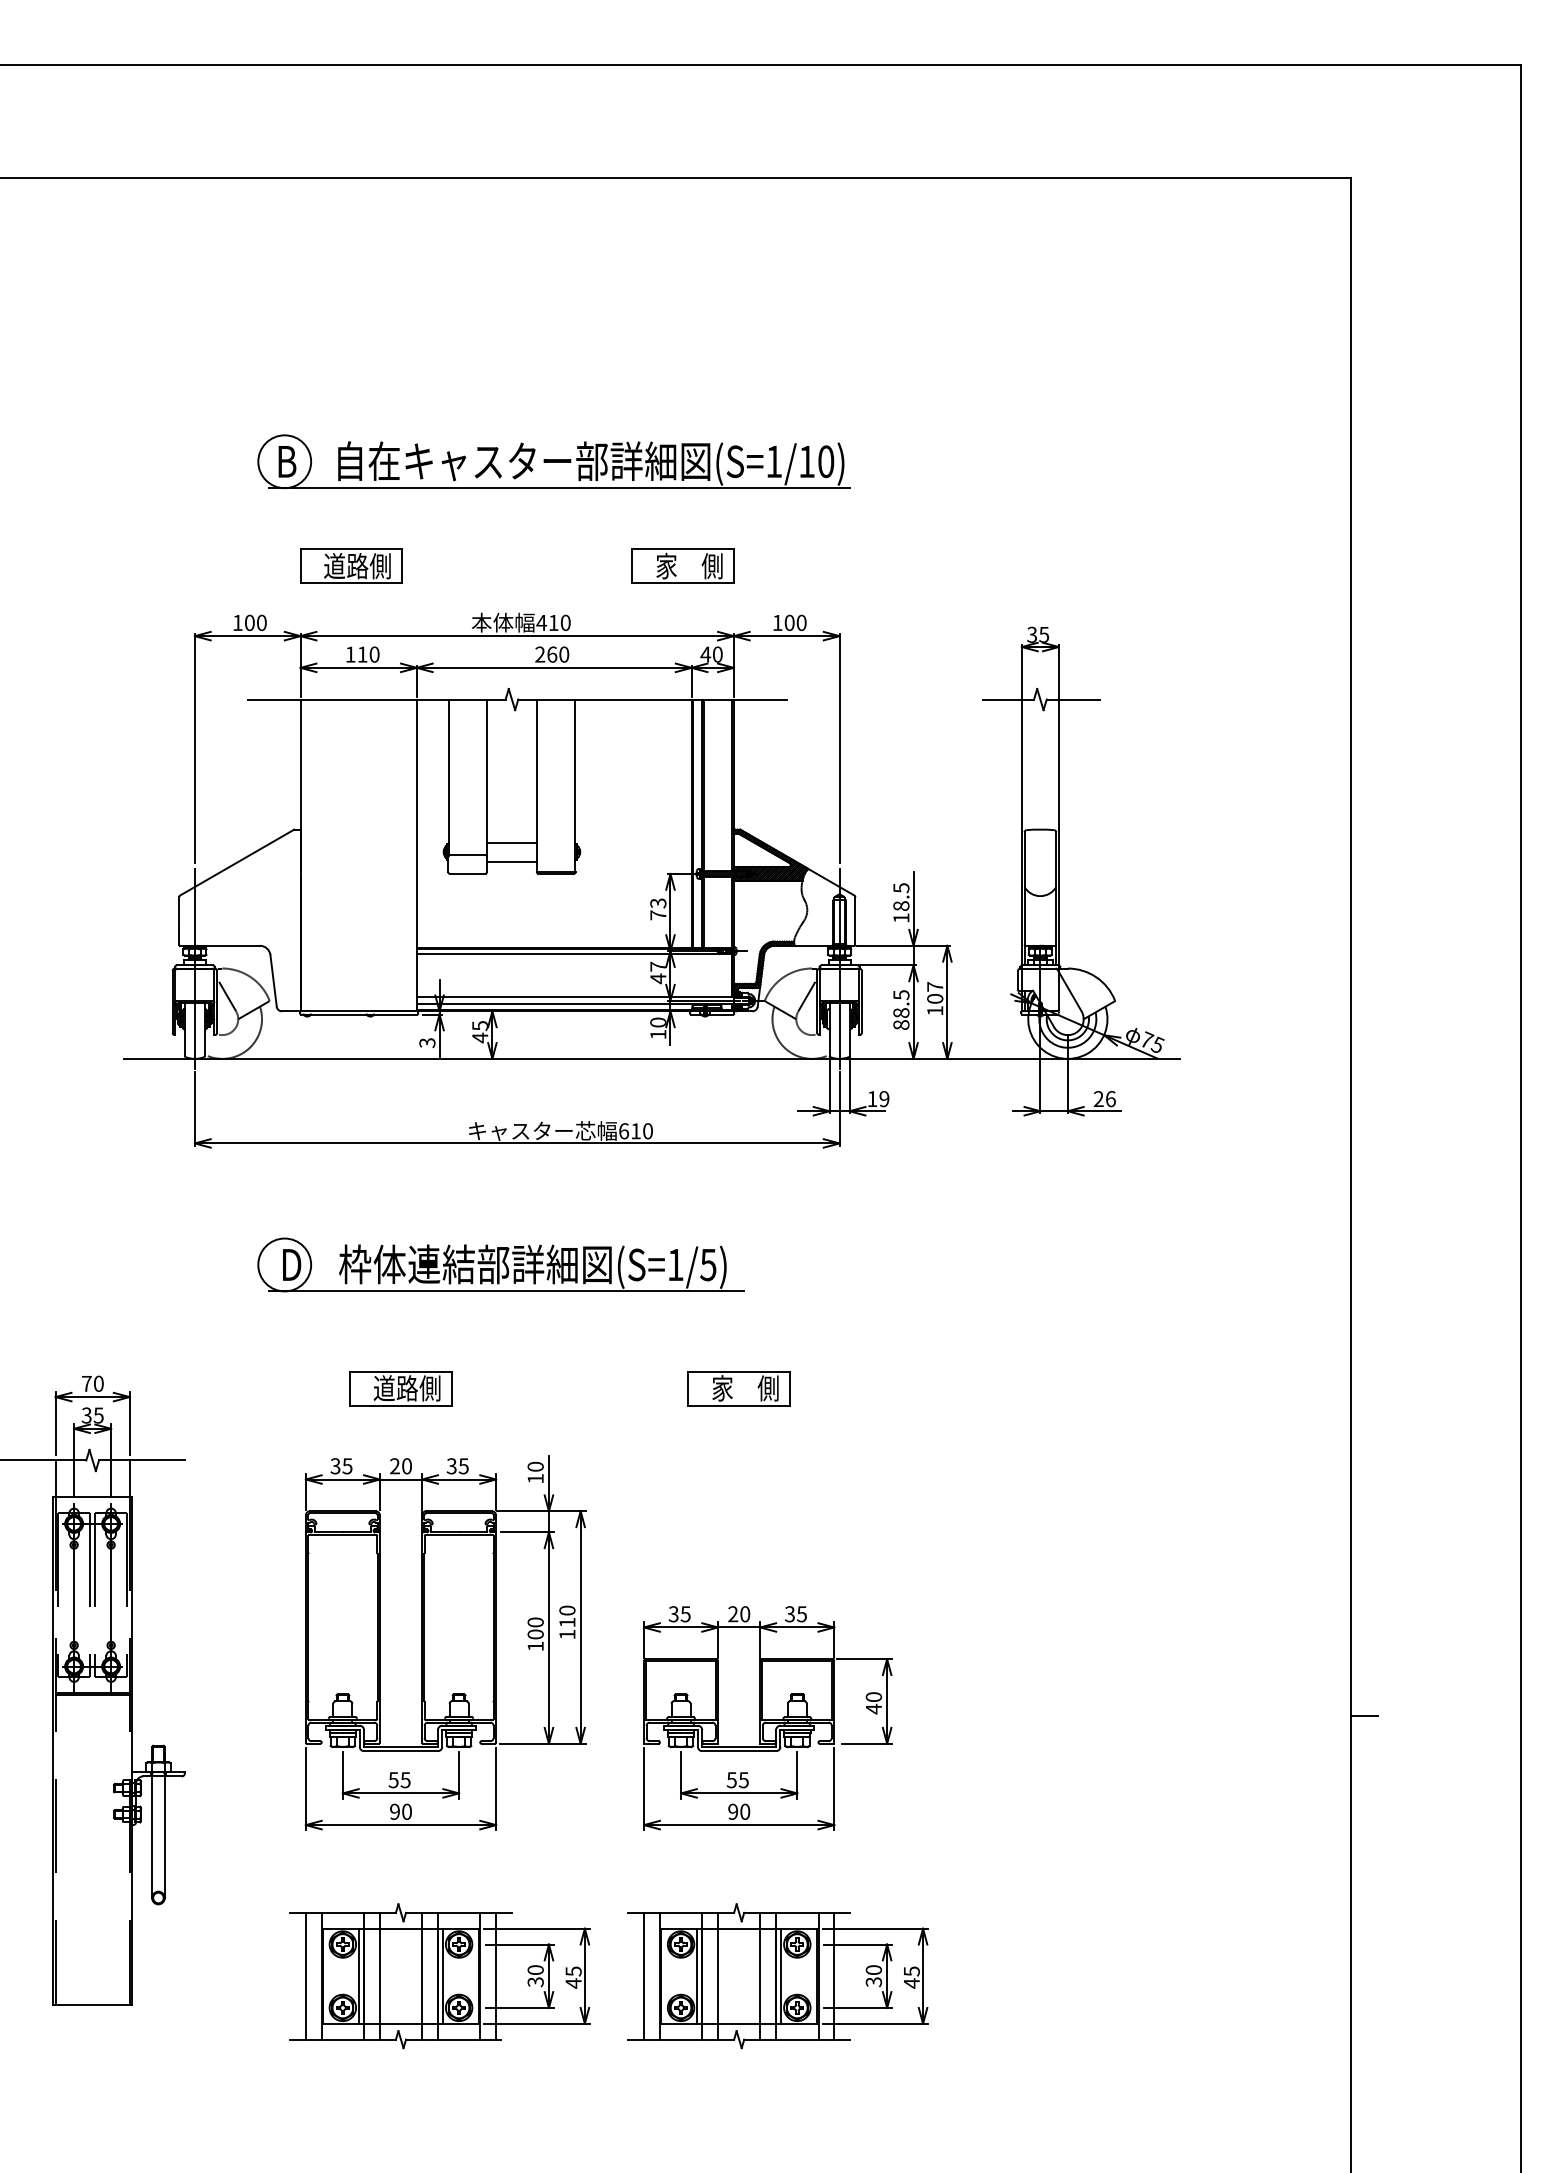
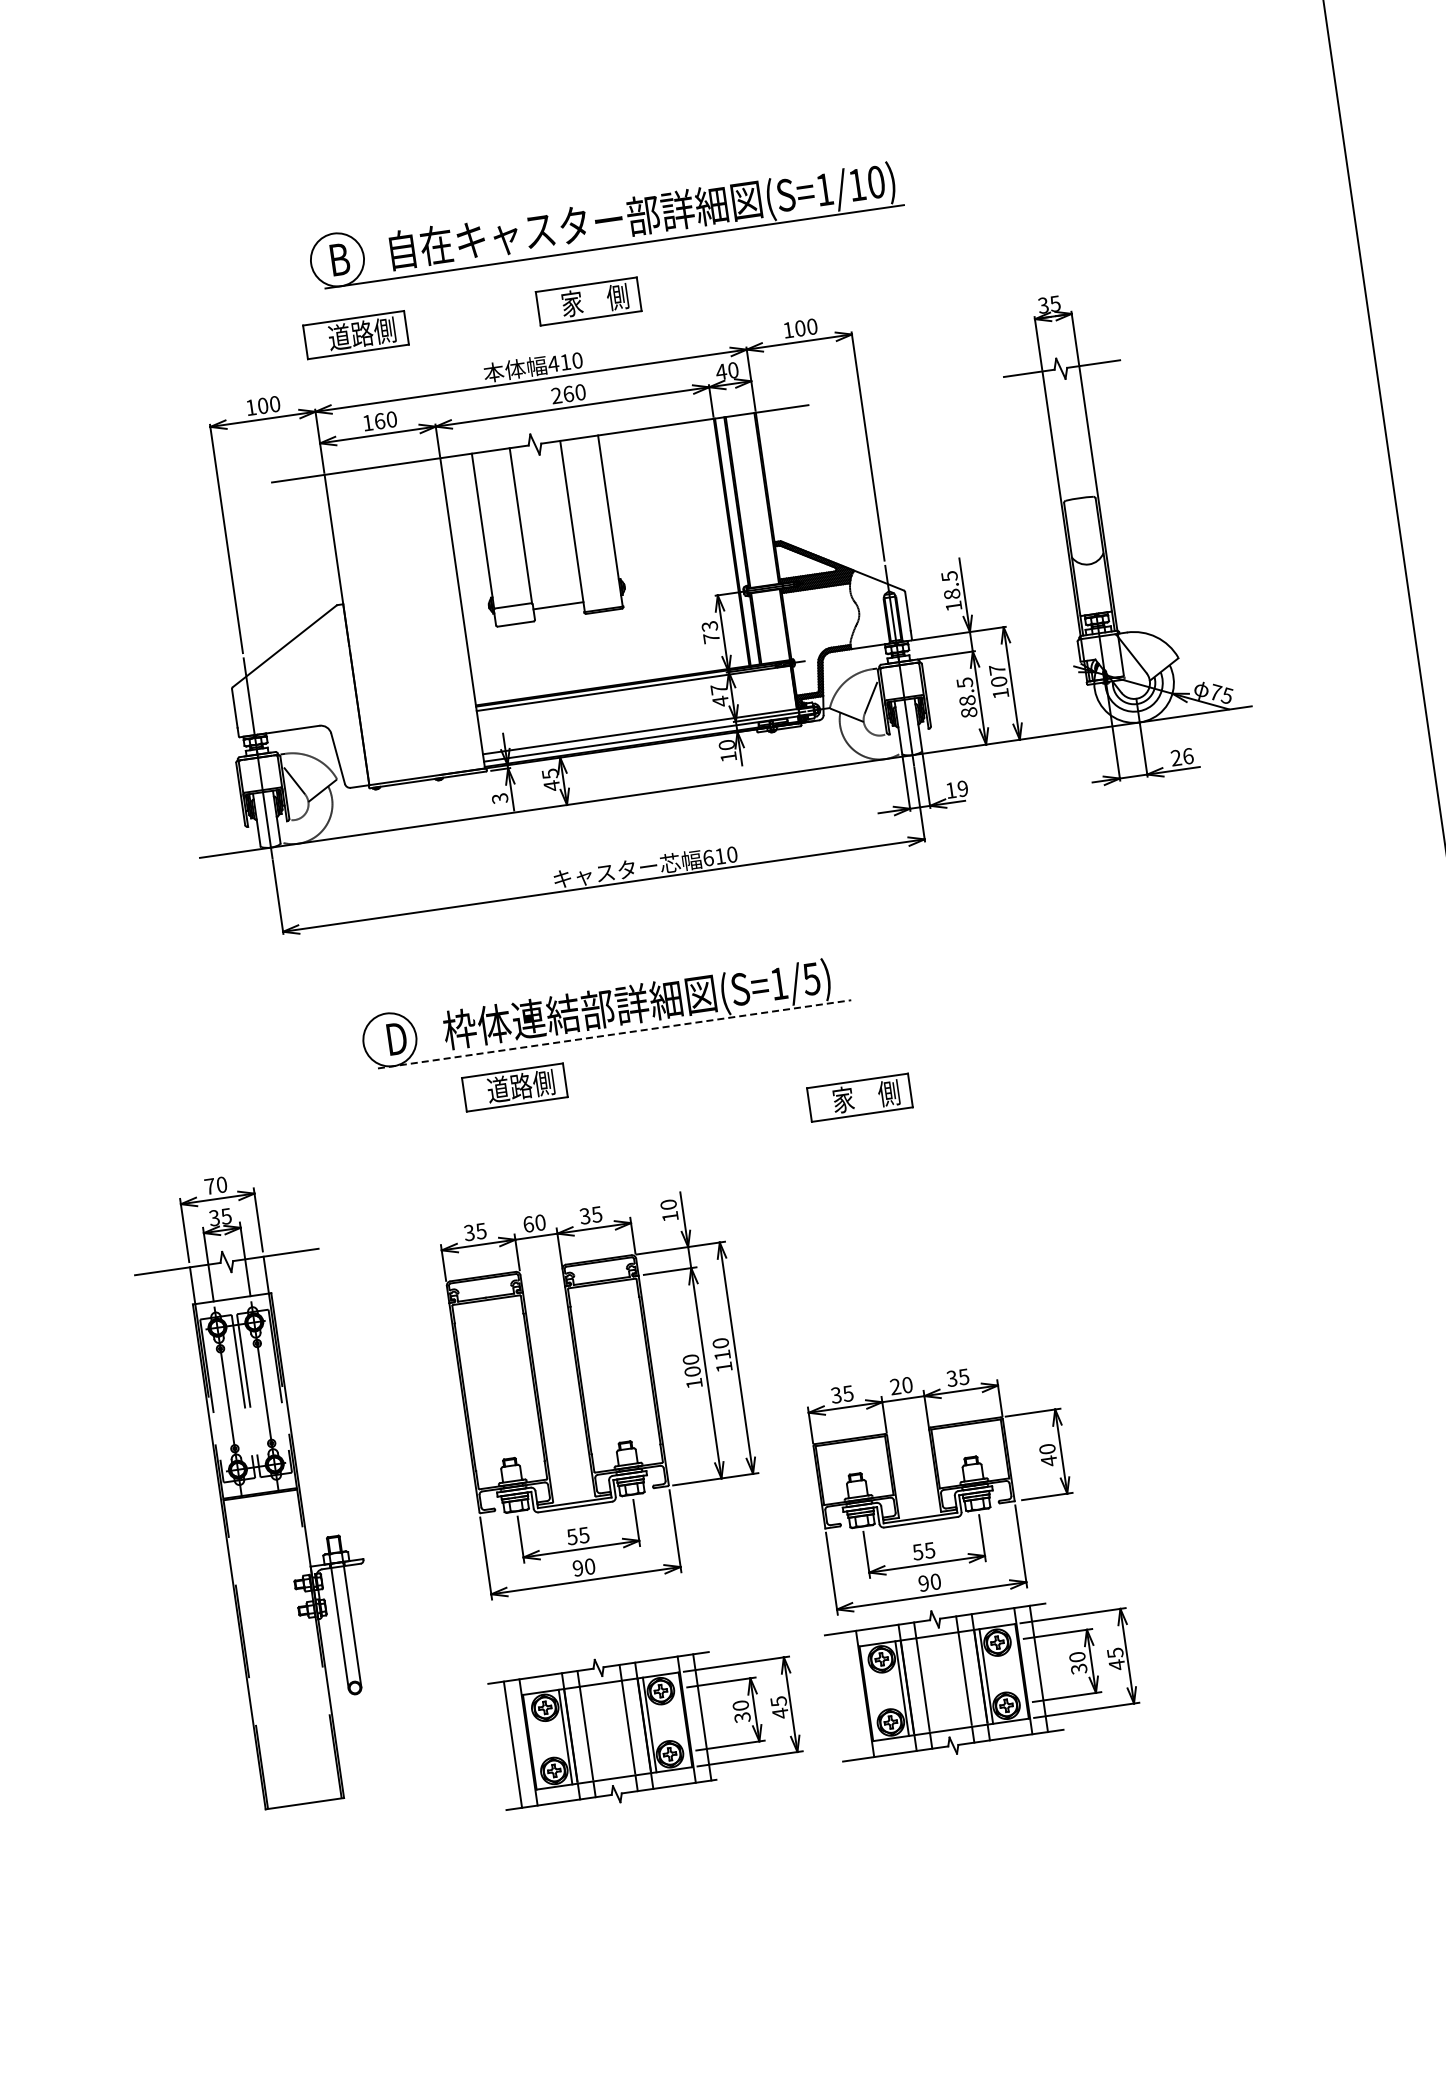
part: (553, 461) -> (604, 221), moved
part: (682, 565) -> (587, 300), moved
text: (362, 654) -> (379, 421), 110 -> 160
line: (511, 842) -> (555, 586), removed
line: (506, 1291) -> (614, 1034), solid -> dashed
part: (400, 1388) -> (514, 1087), moved
text: (395, 1466) -> (529, 1224), 20 -> 60
part: (767, 1718) -> (944, 1485), moved
line: (644, 1975) -> (849, 1695), removed

